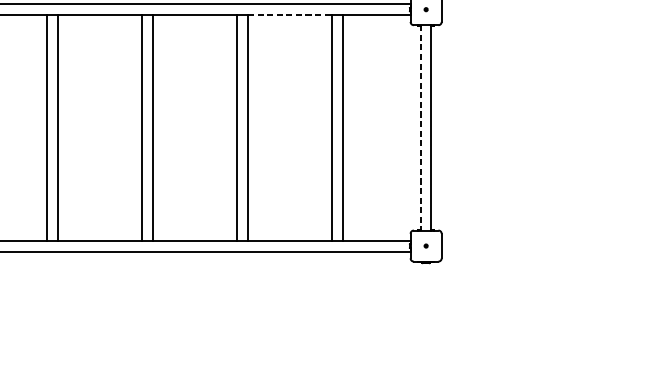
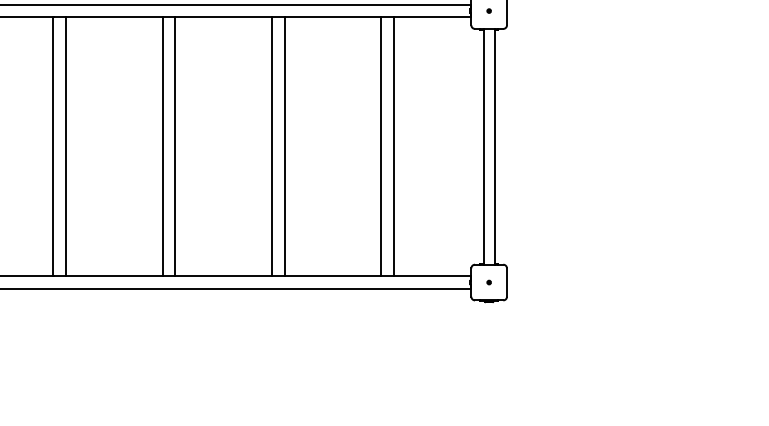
line: (290, 15) -> (333, 17), dashed -> solid
line: (421, 127) -> (483, 146), dashed -> solid

